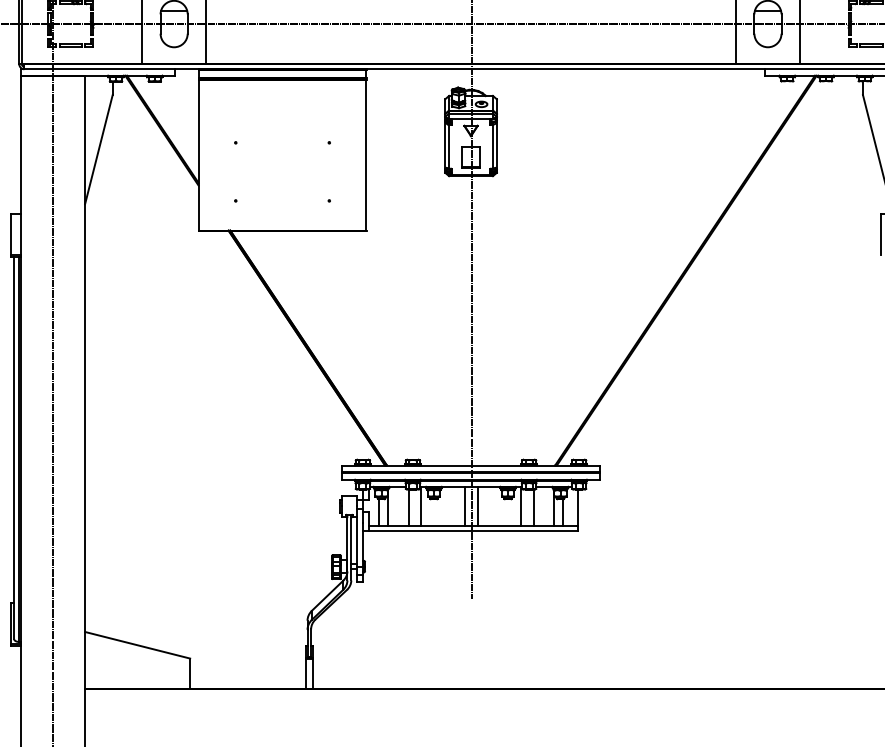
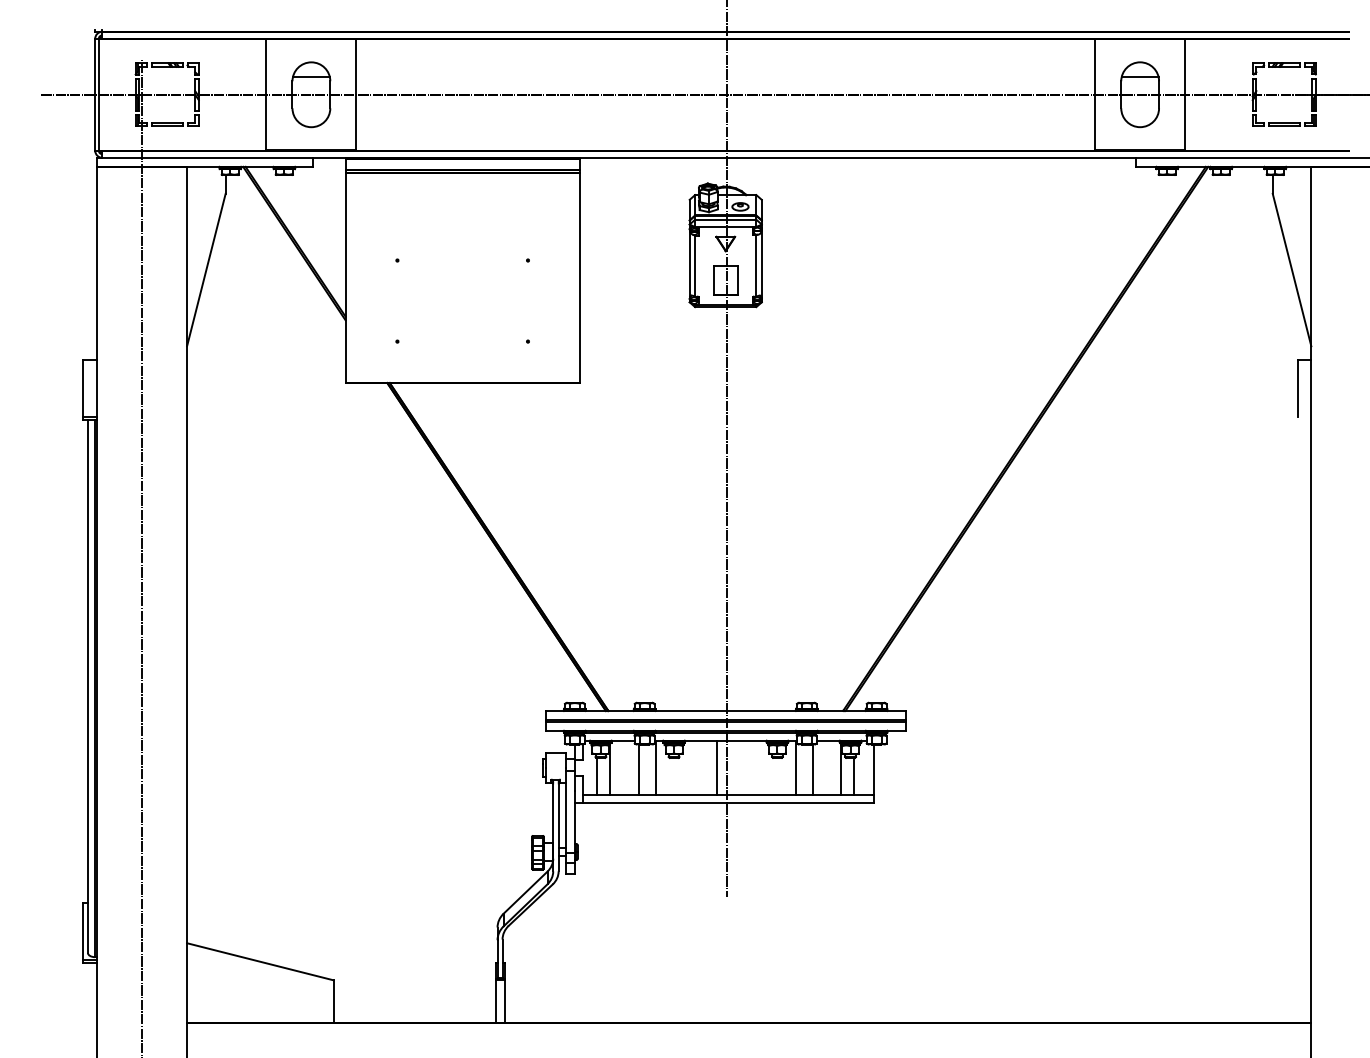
line: (477, 506) -> (734, 767), removed

